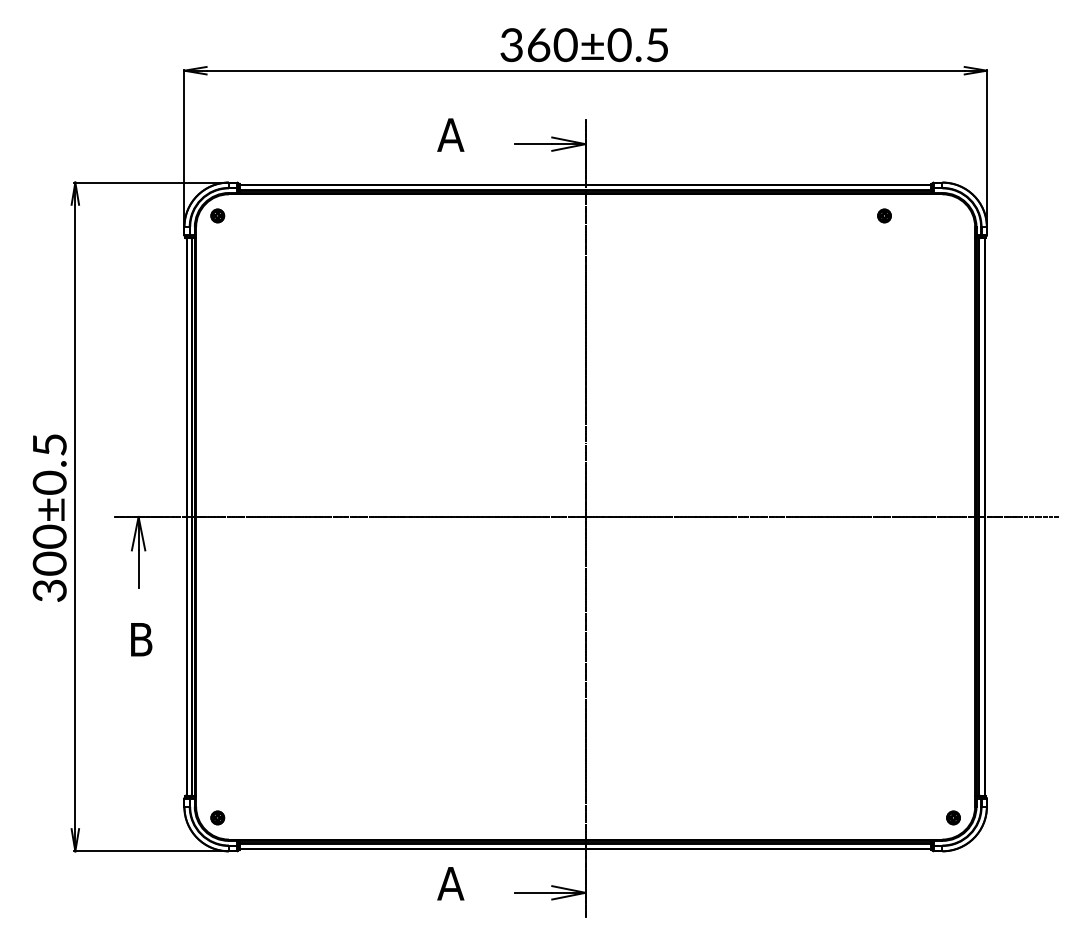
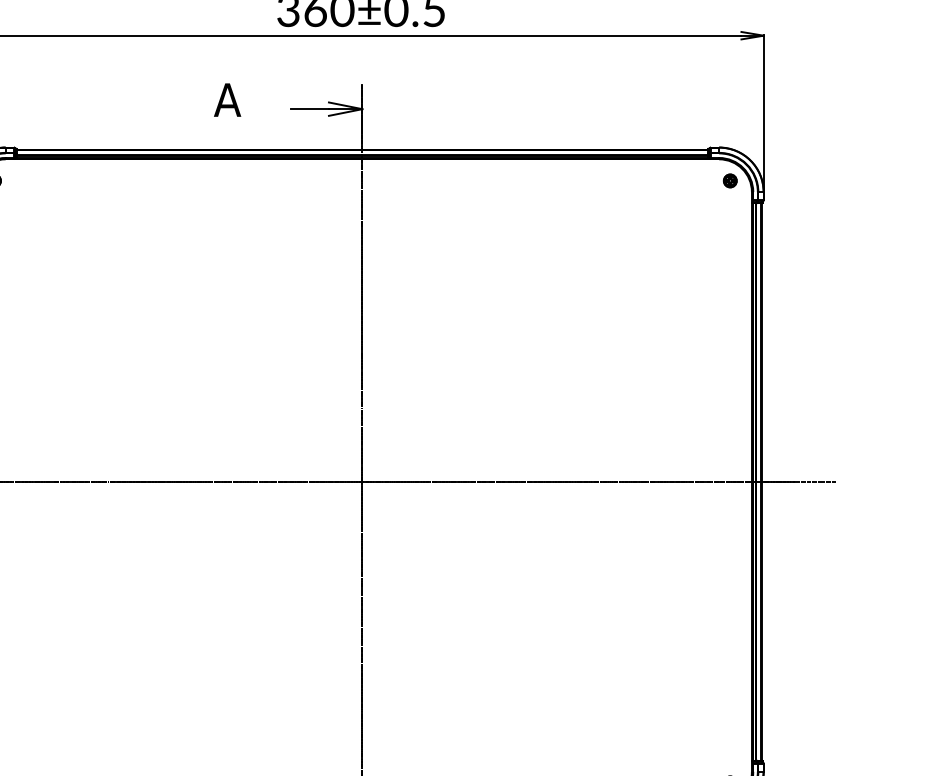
part: (884, 215) -> (730, 180), moved

